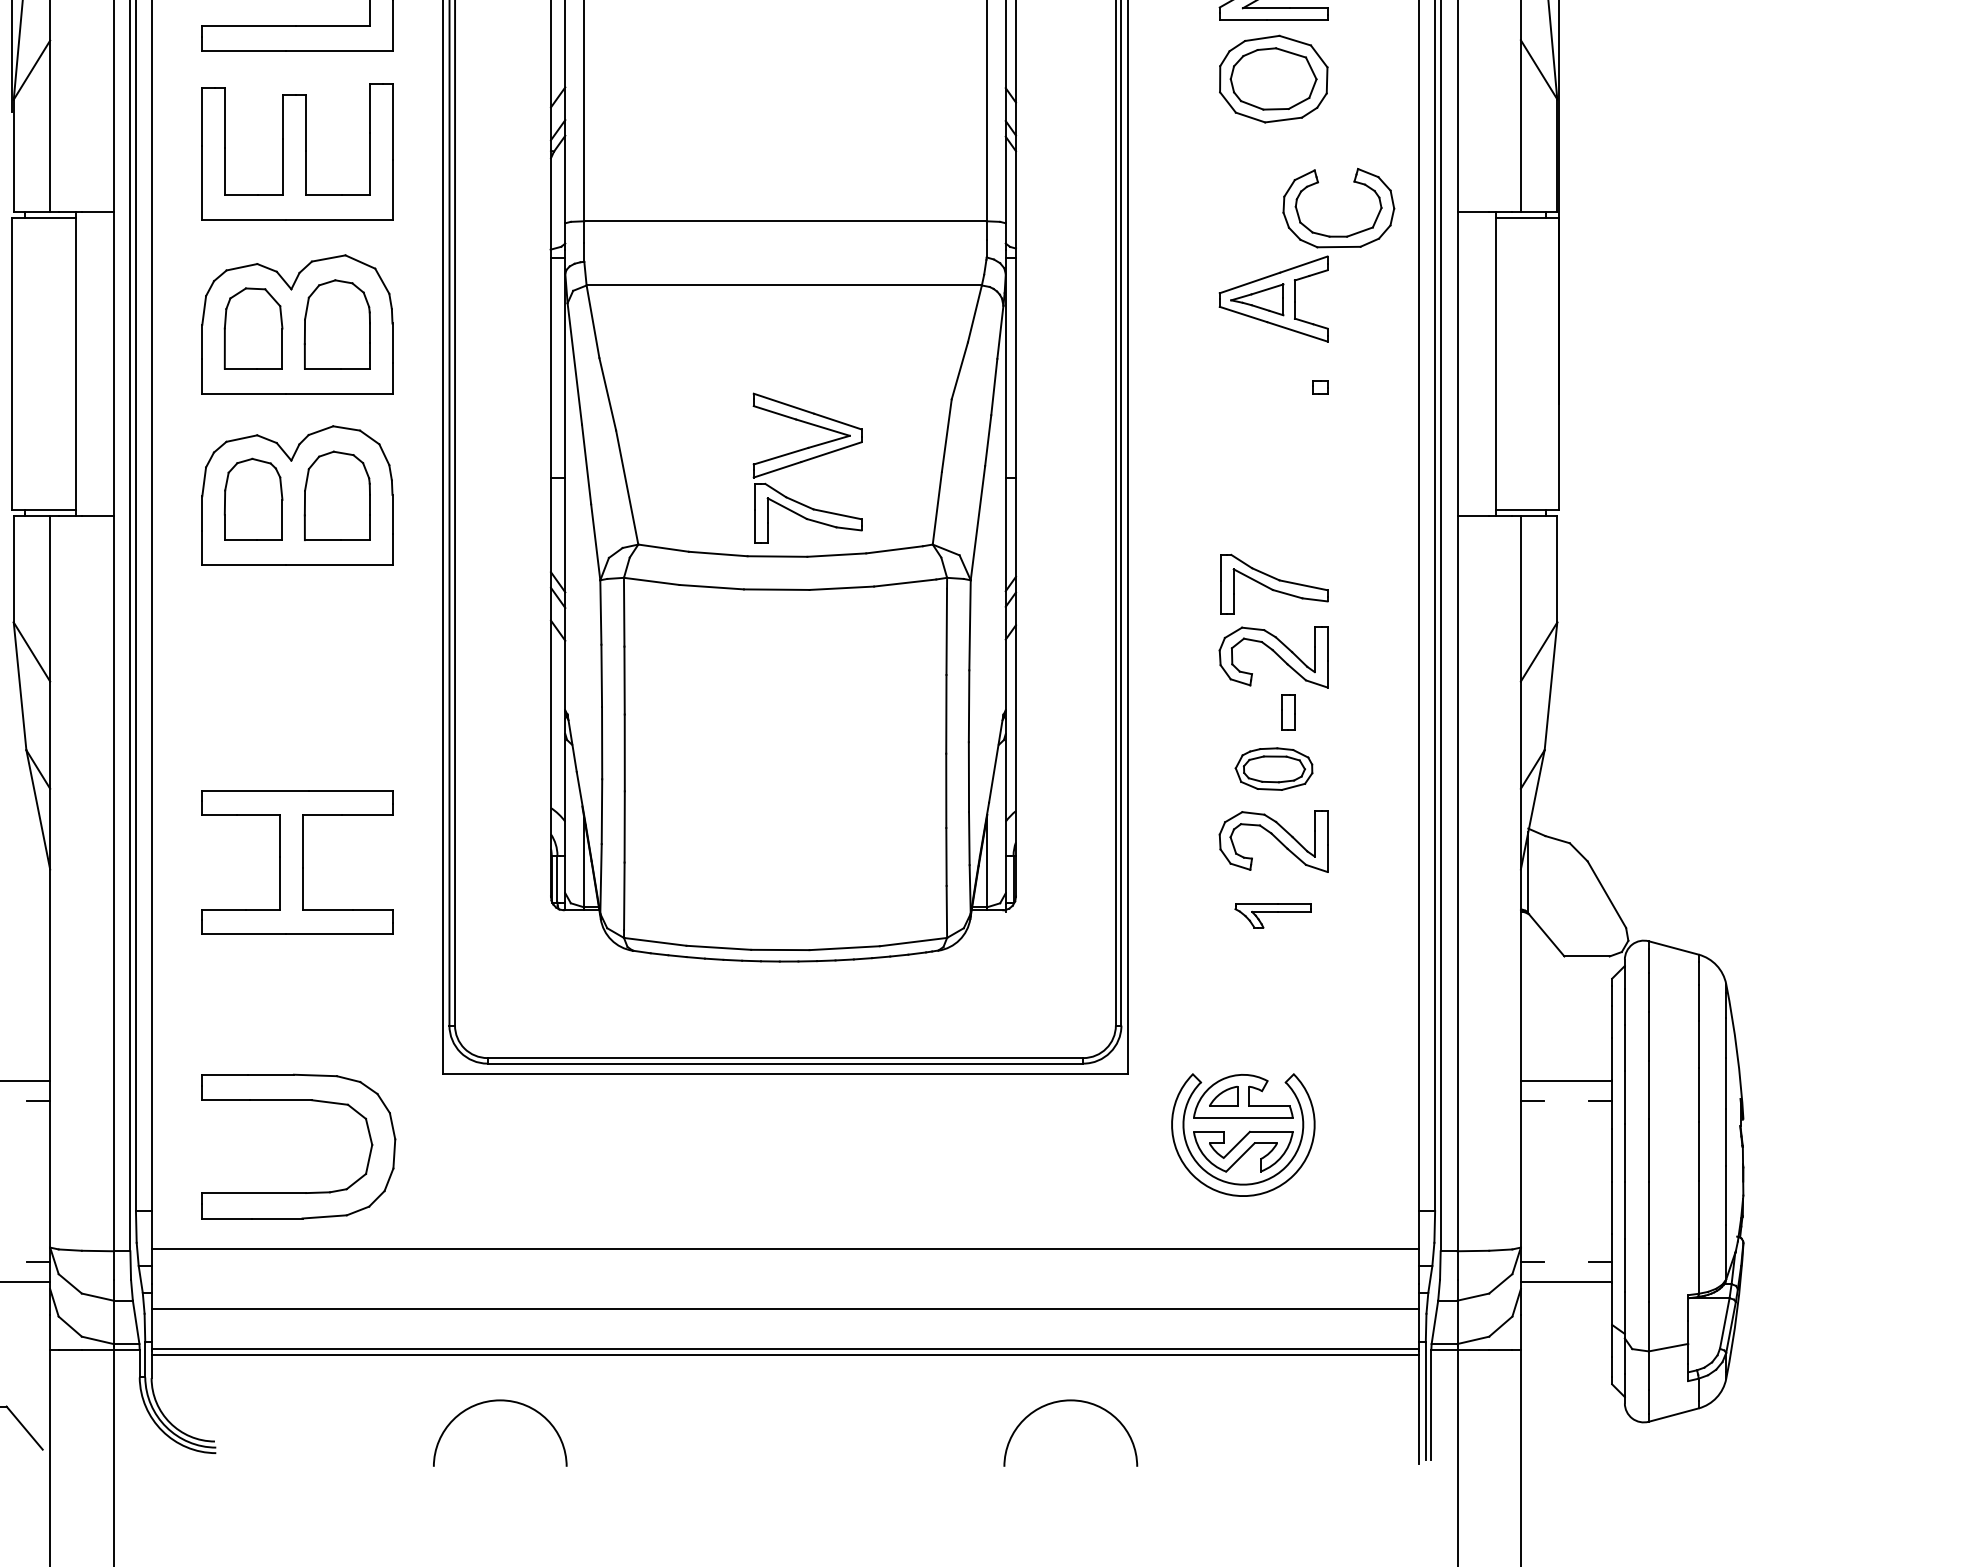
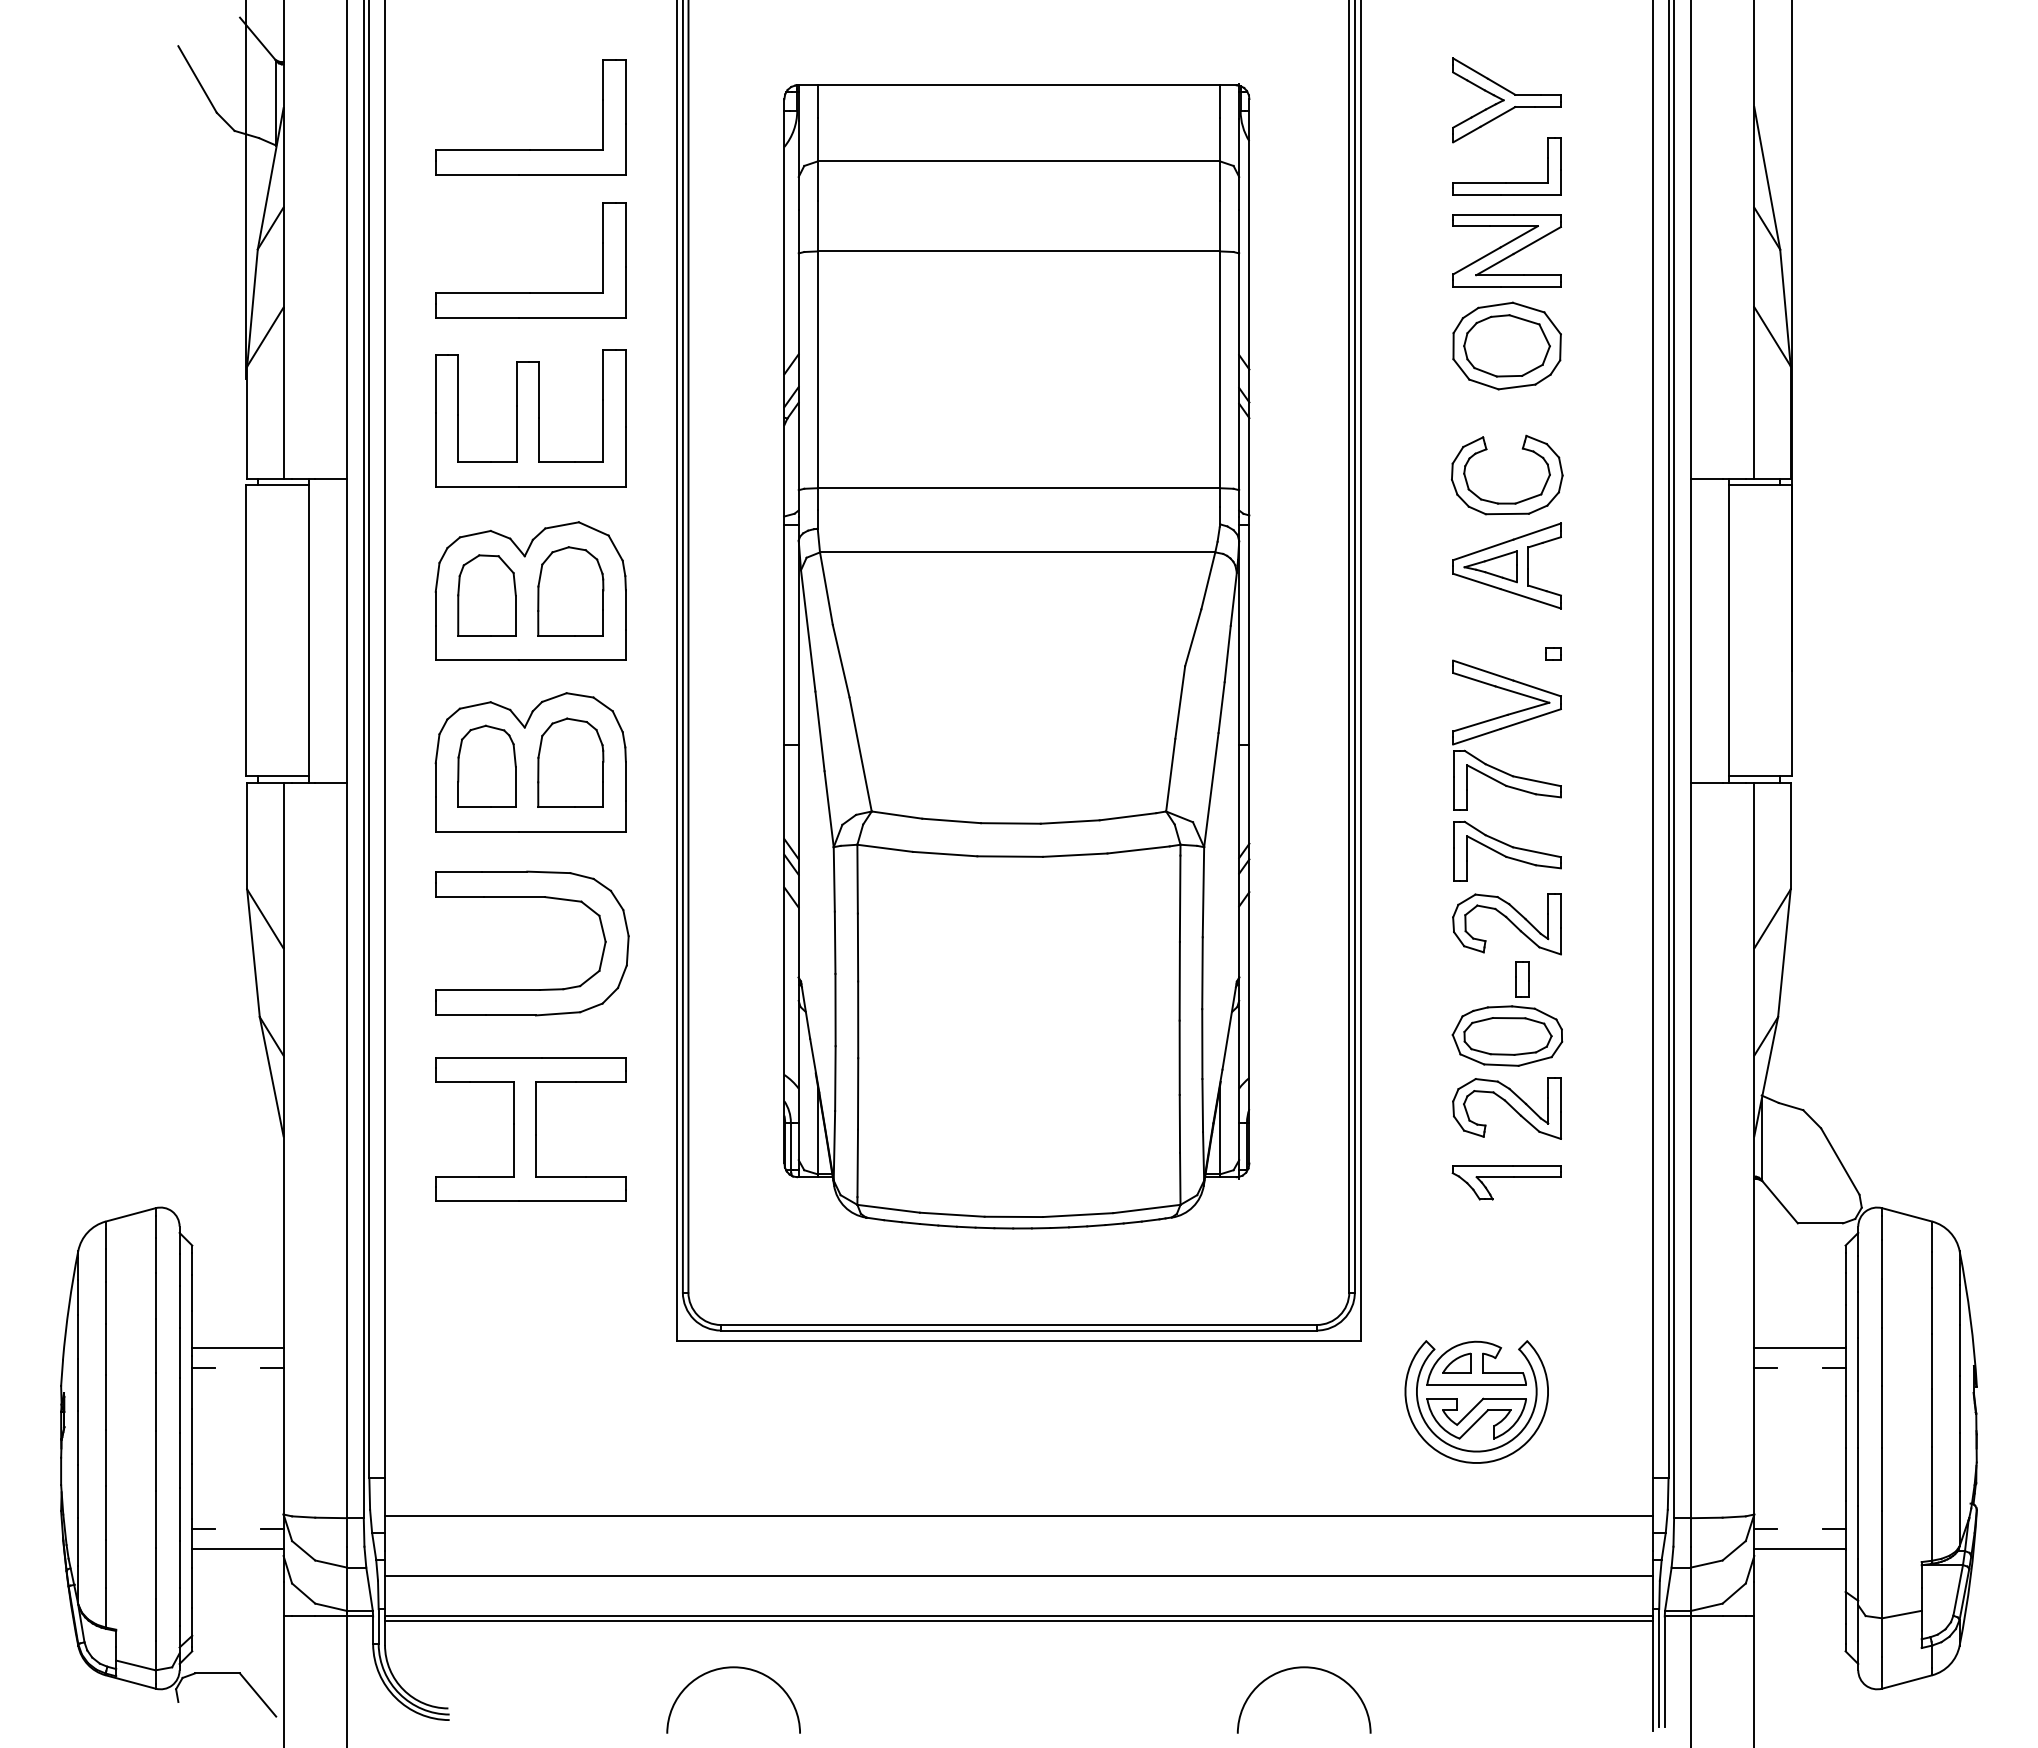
part: (1339, 235) -> (1507, 502), moved
part: (806, 461) -> (1505, 728), moved
part: (1274, 768) -> (1507, 1035), size x1.43
part: (1273, 915) -> (1506, 1182), size x1.43
part: (299, 1100) -> (532, 897), moved

